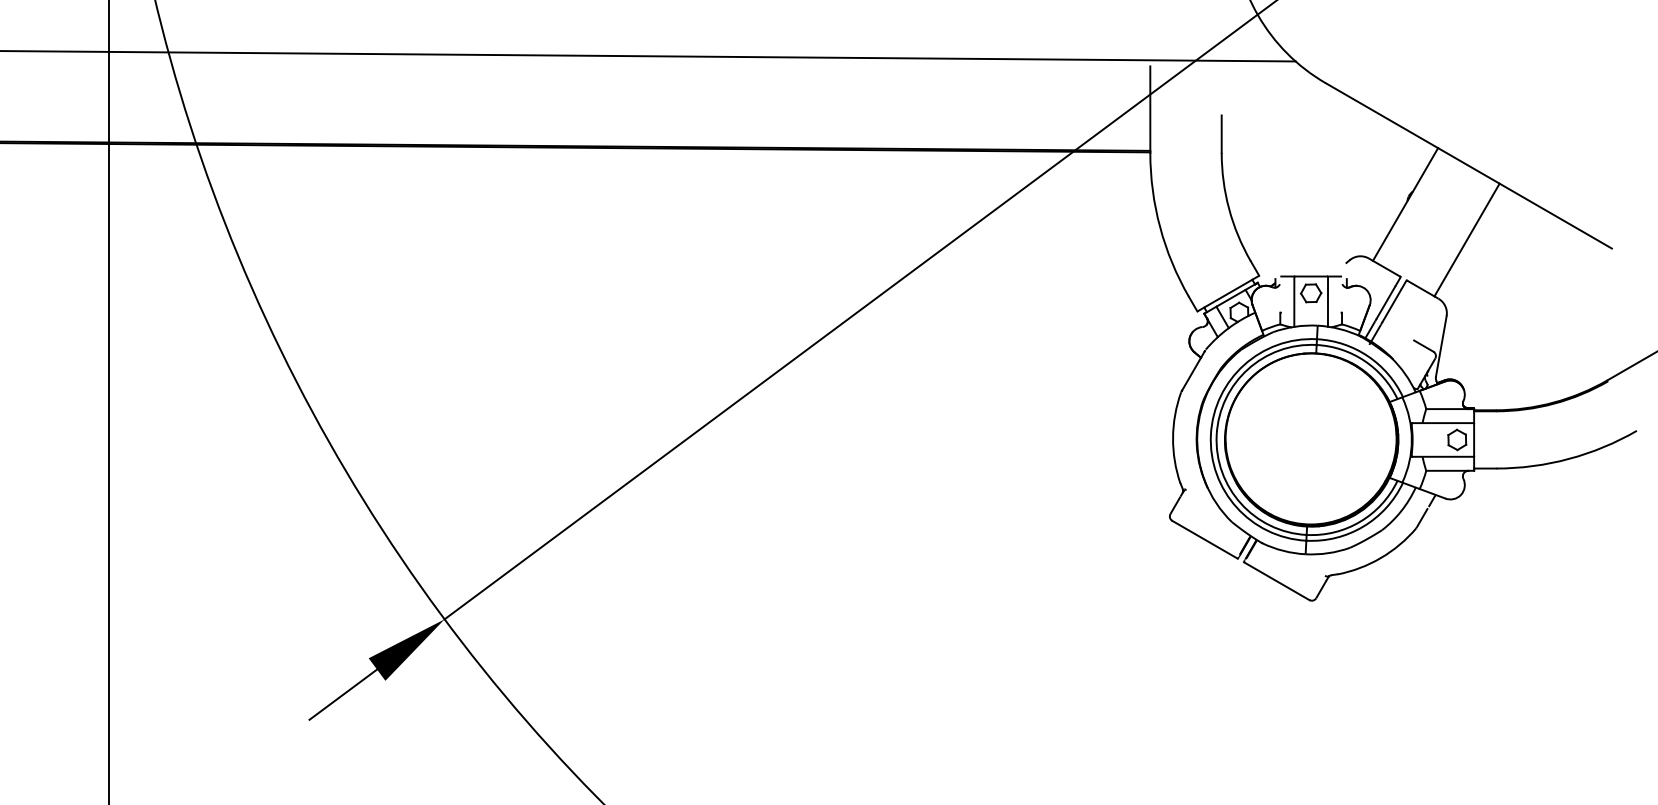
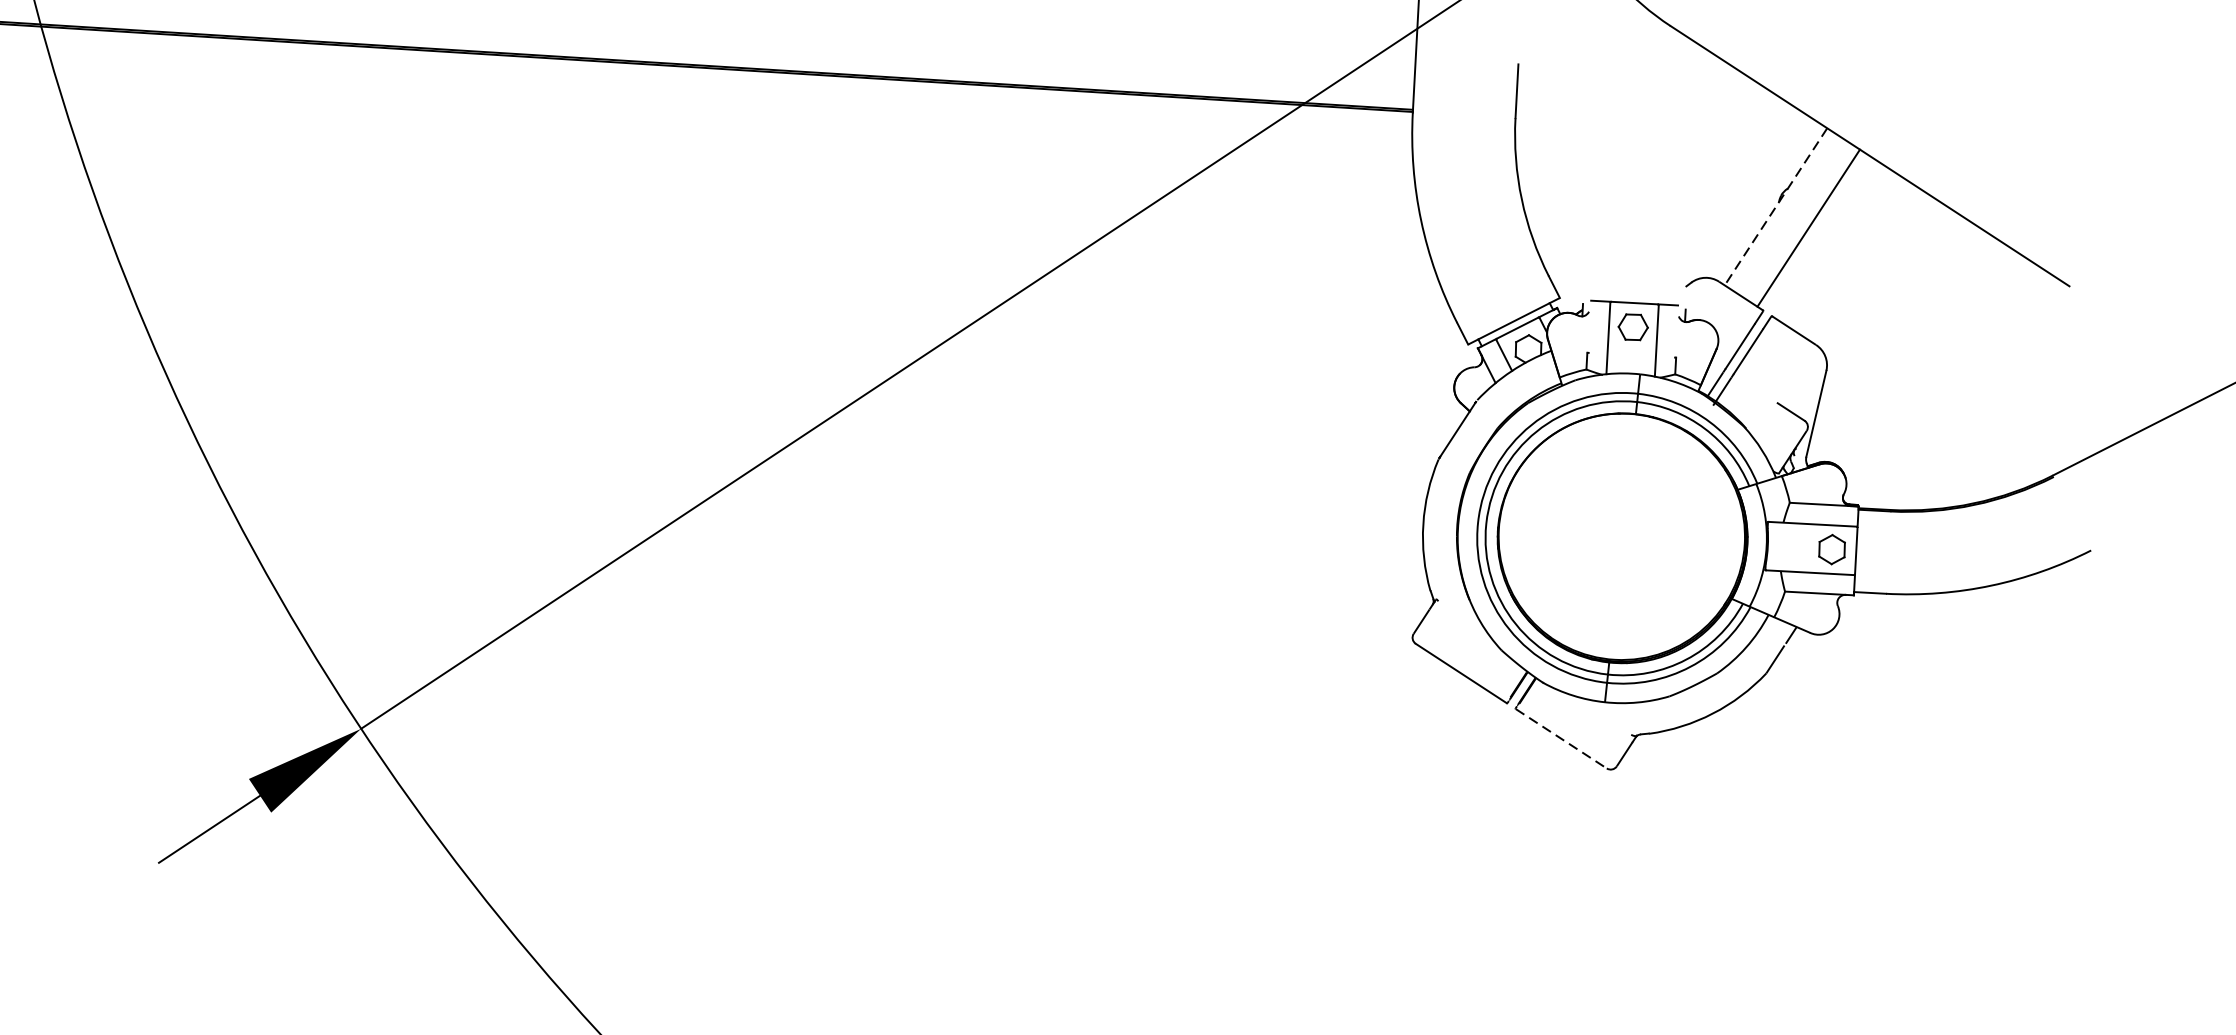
line: (1405, 204) -> (1775, 206), solid -> dashed
line: (1466, 239) -> (1808, 227), moved
line: (1276, 581) -> (1560, 739), solid -> dashed

